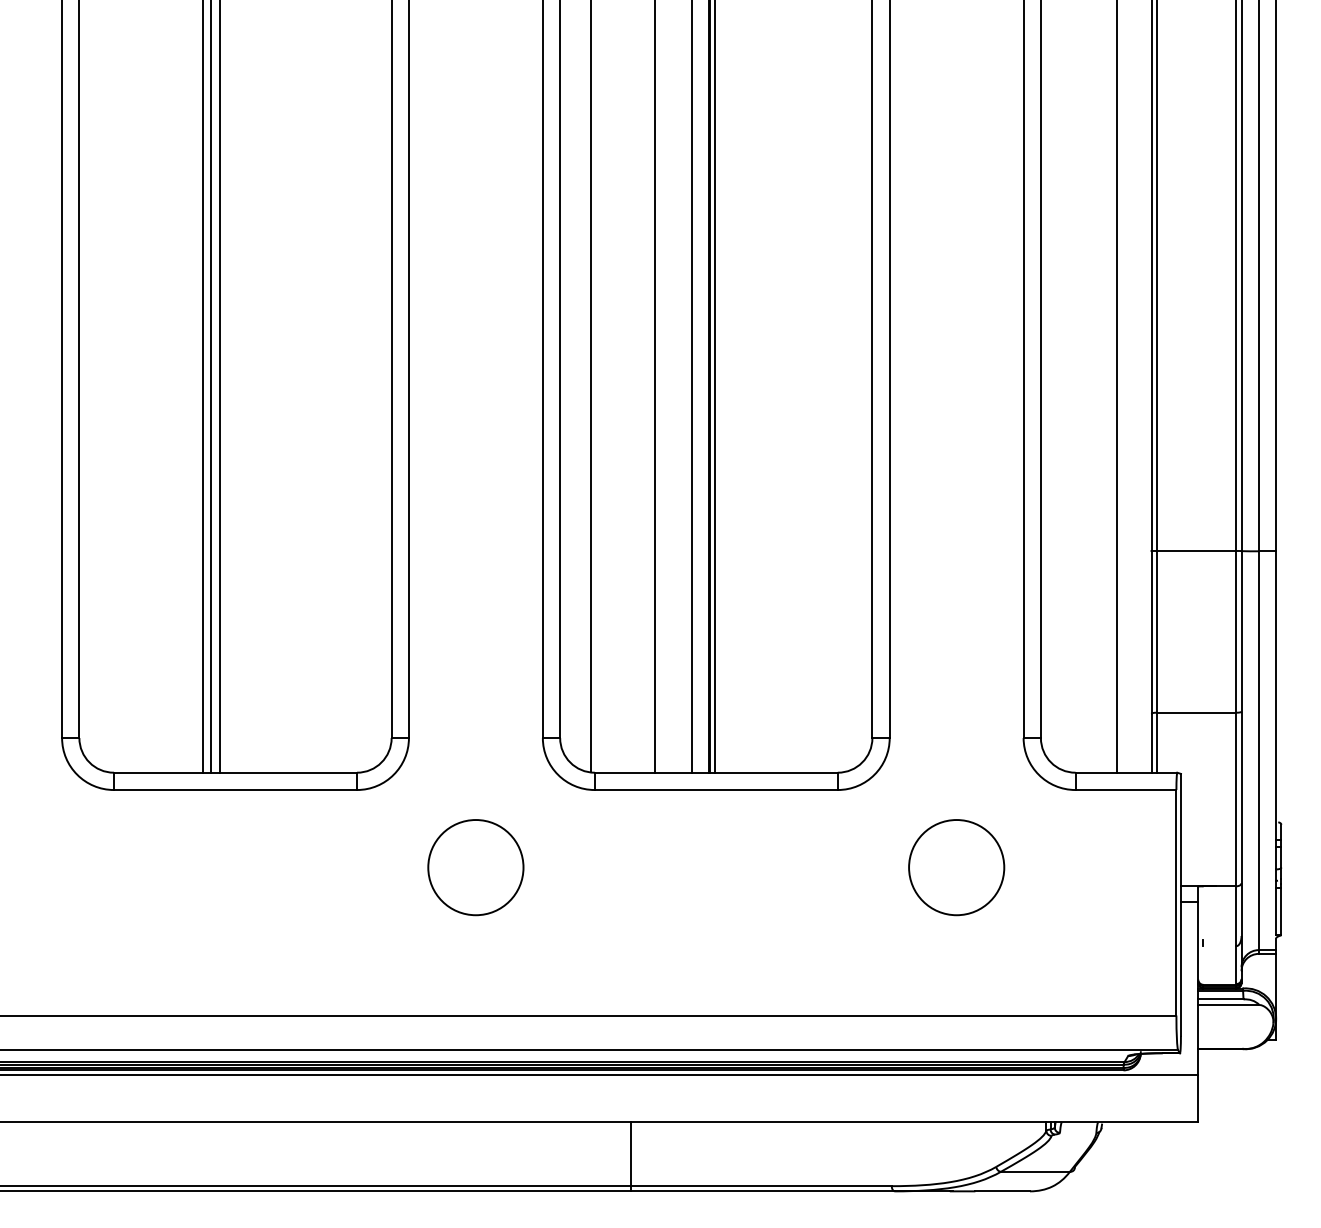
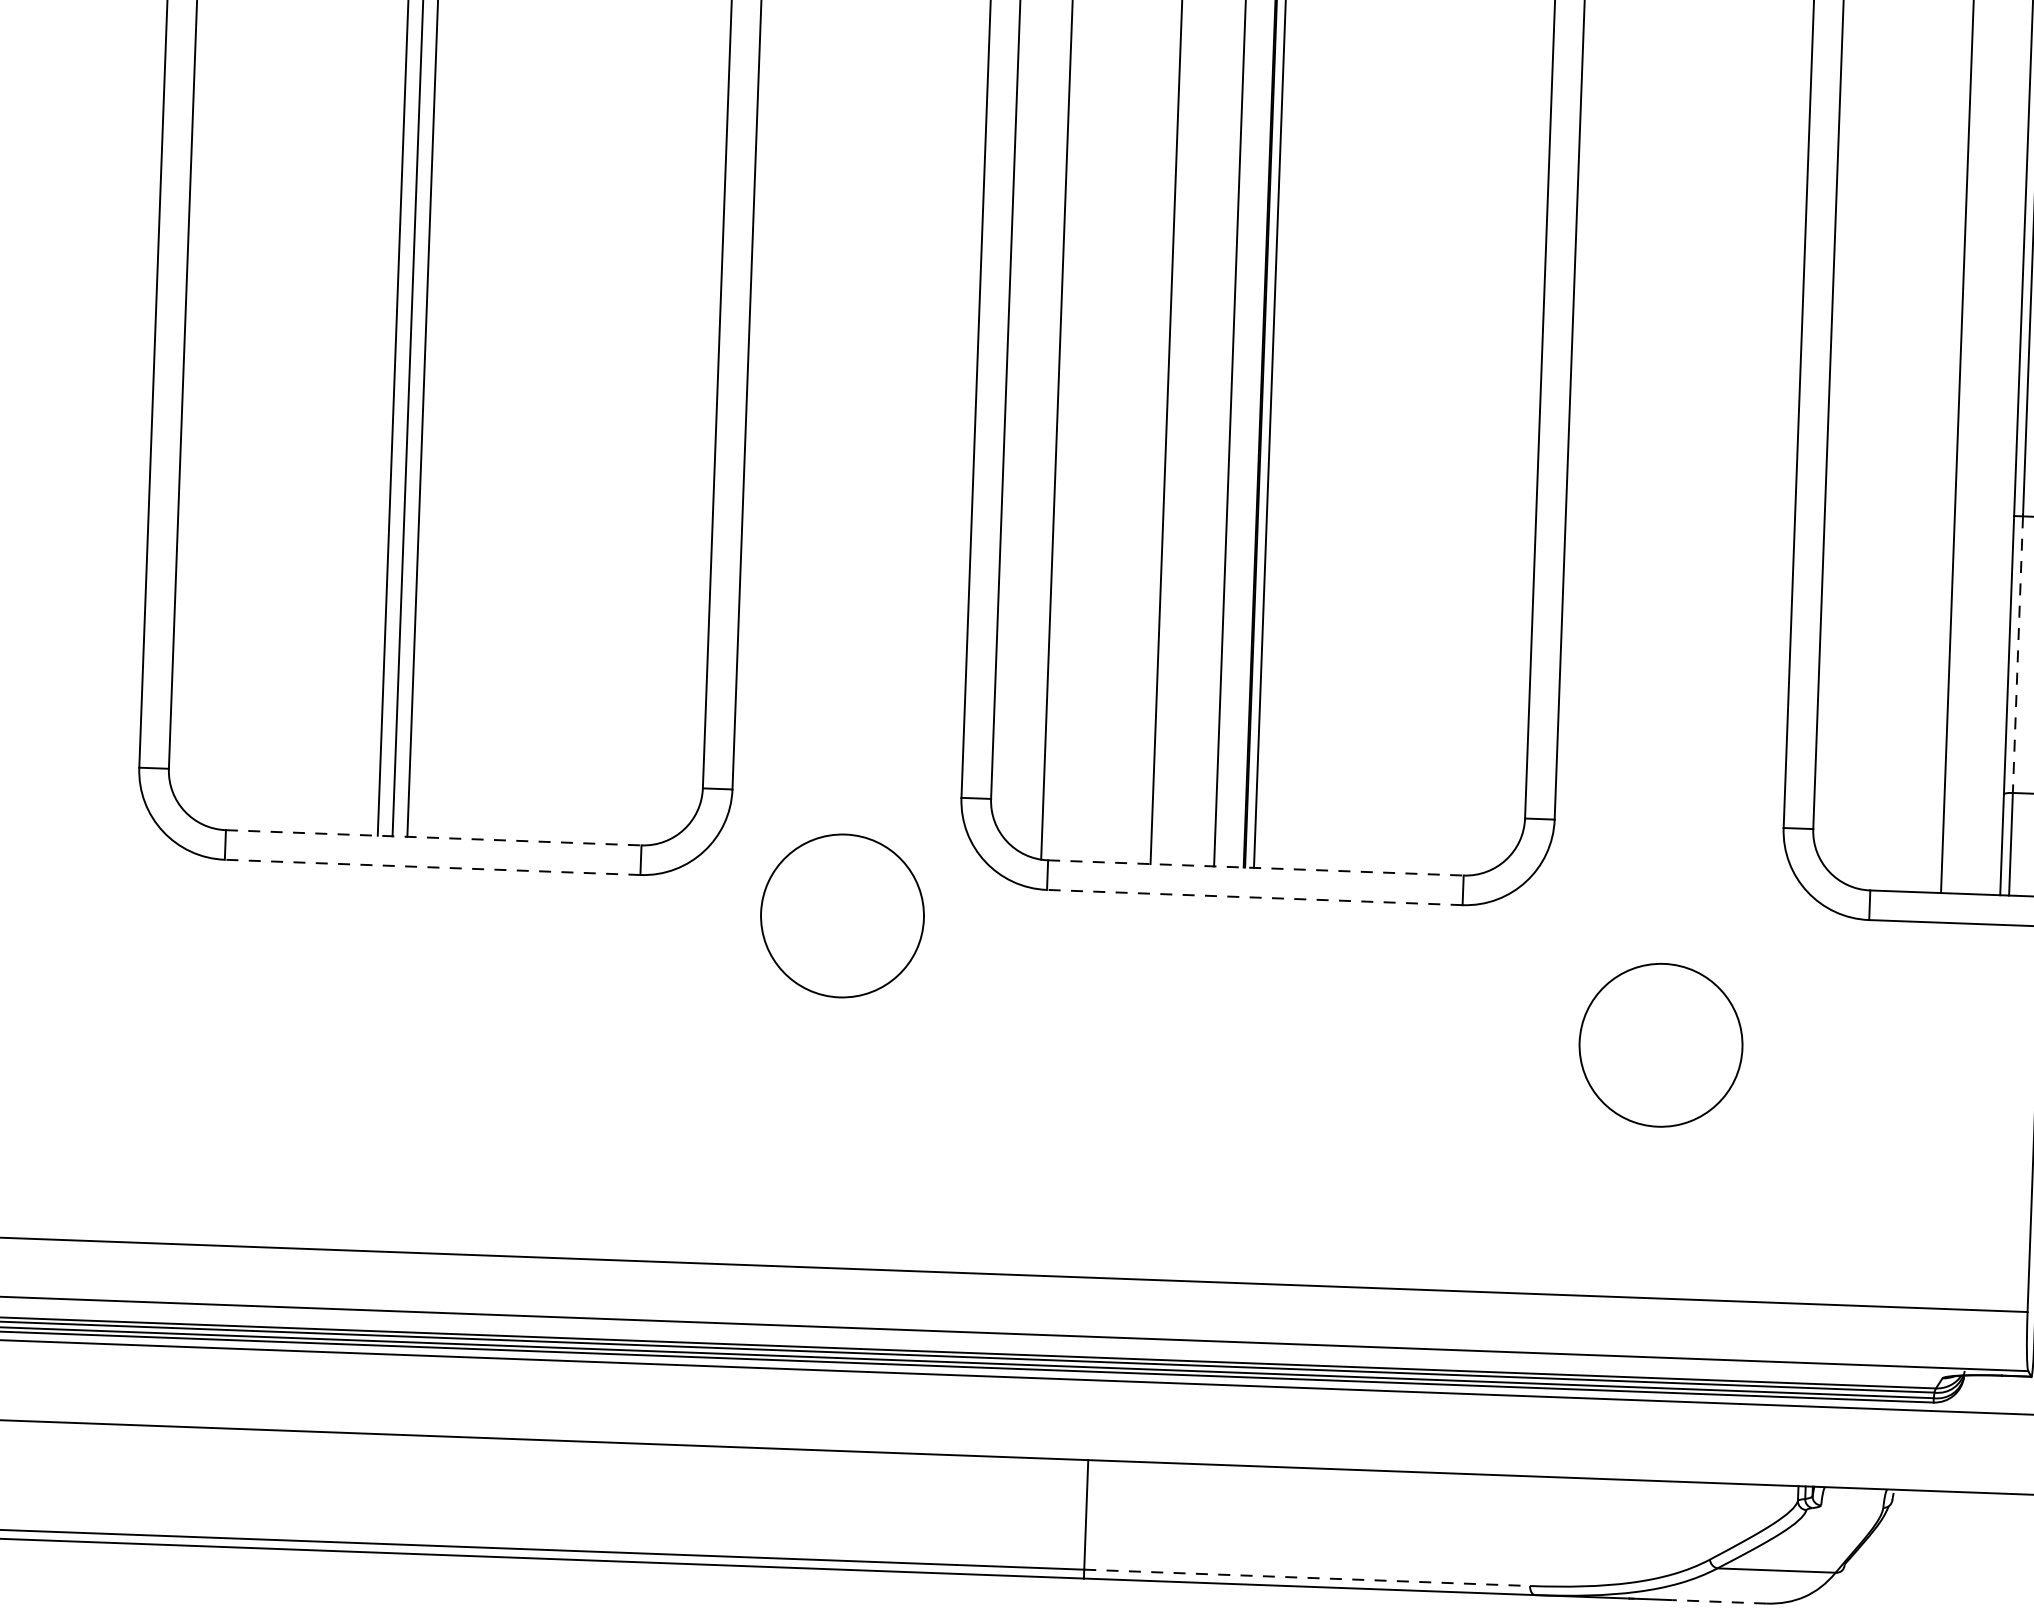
line: (1156, 631) -> (2017, 654), solid -> dashed
line: (236, 772) -> (435, 837), solid -> dashed
line: (716, 772) -> (1256, 867), solid -> dashed
line: (235, 790) -> (432, 868), solid -> dashed
line: (715, 790) -> (1253, 898), solid -> dashed
circle: (475, 867) -> (841, 915), moved
line: (761, 1186) -> (1307, 1578), solid -> dashed
line: (1002, 1191) -> (1719, 1602), solid -> dashed

